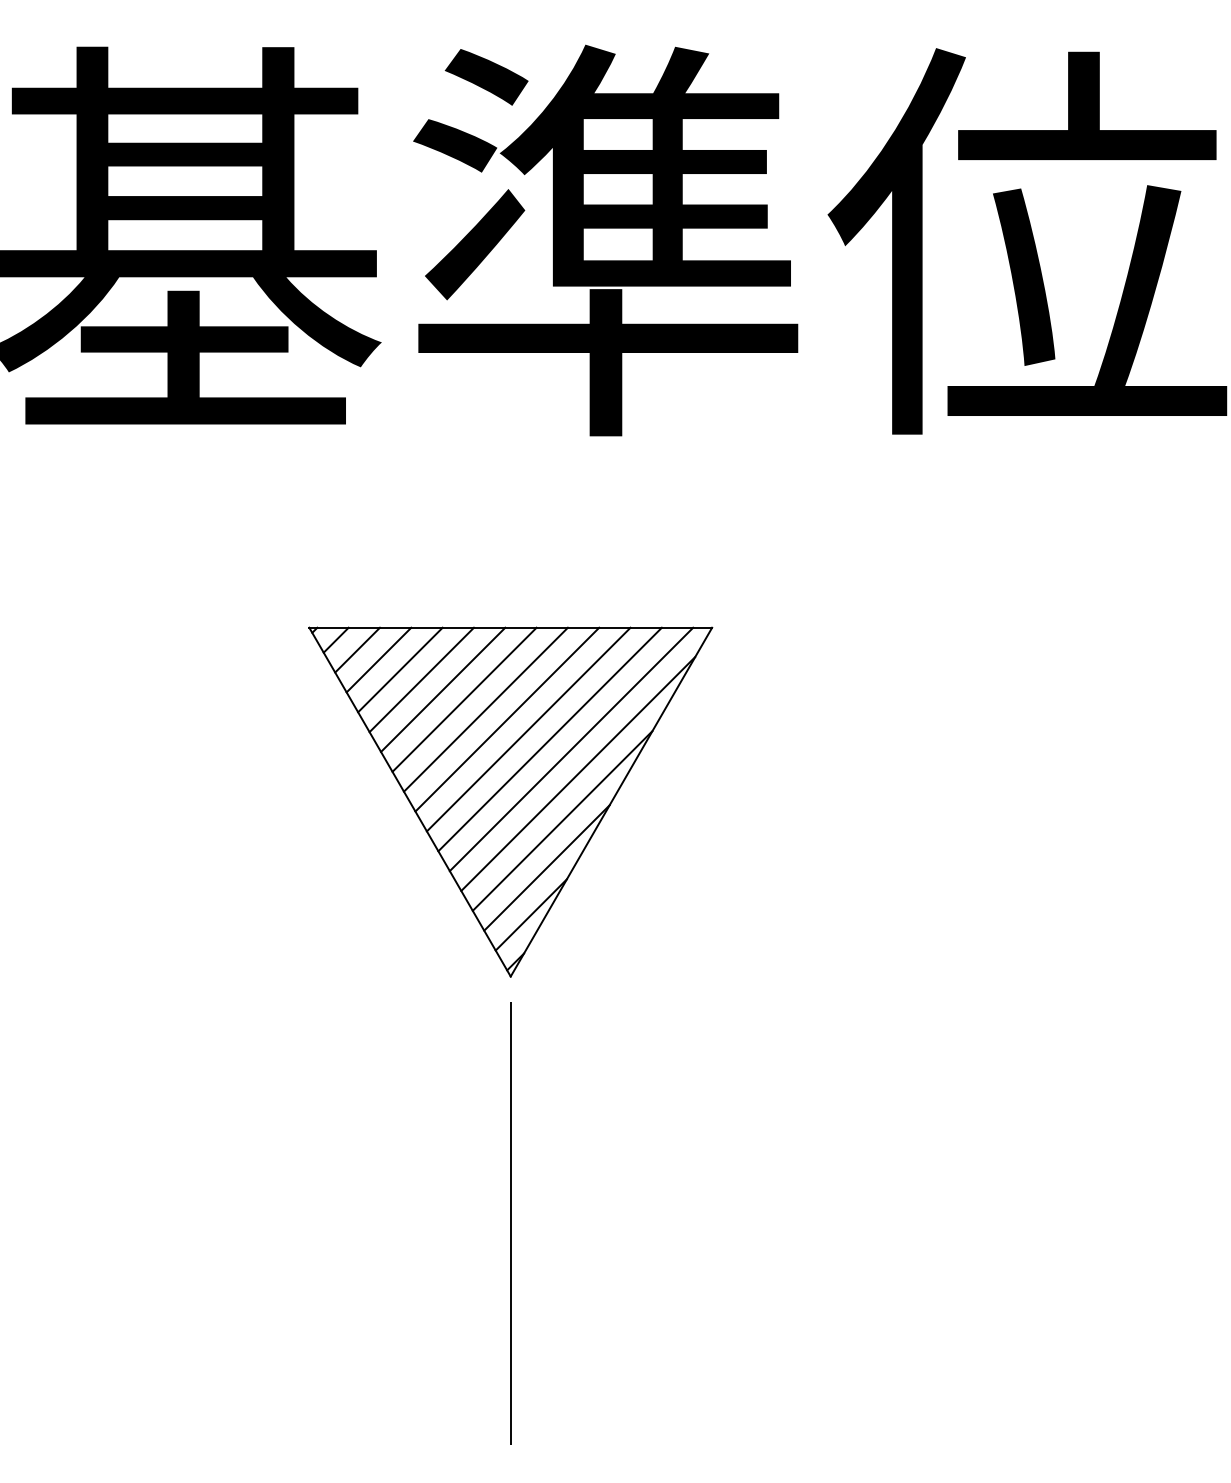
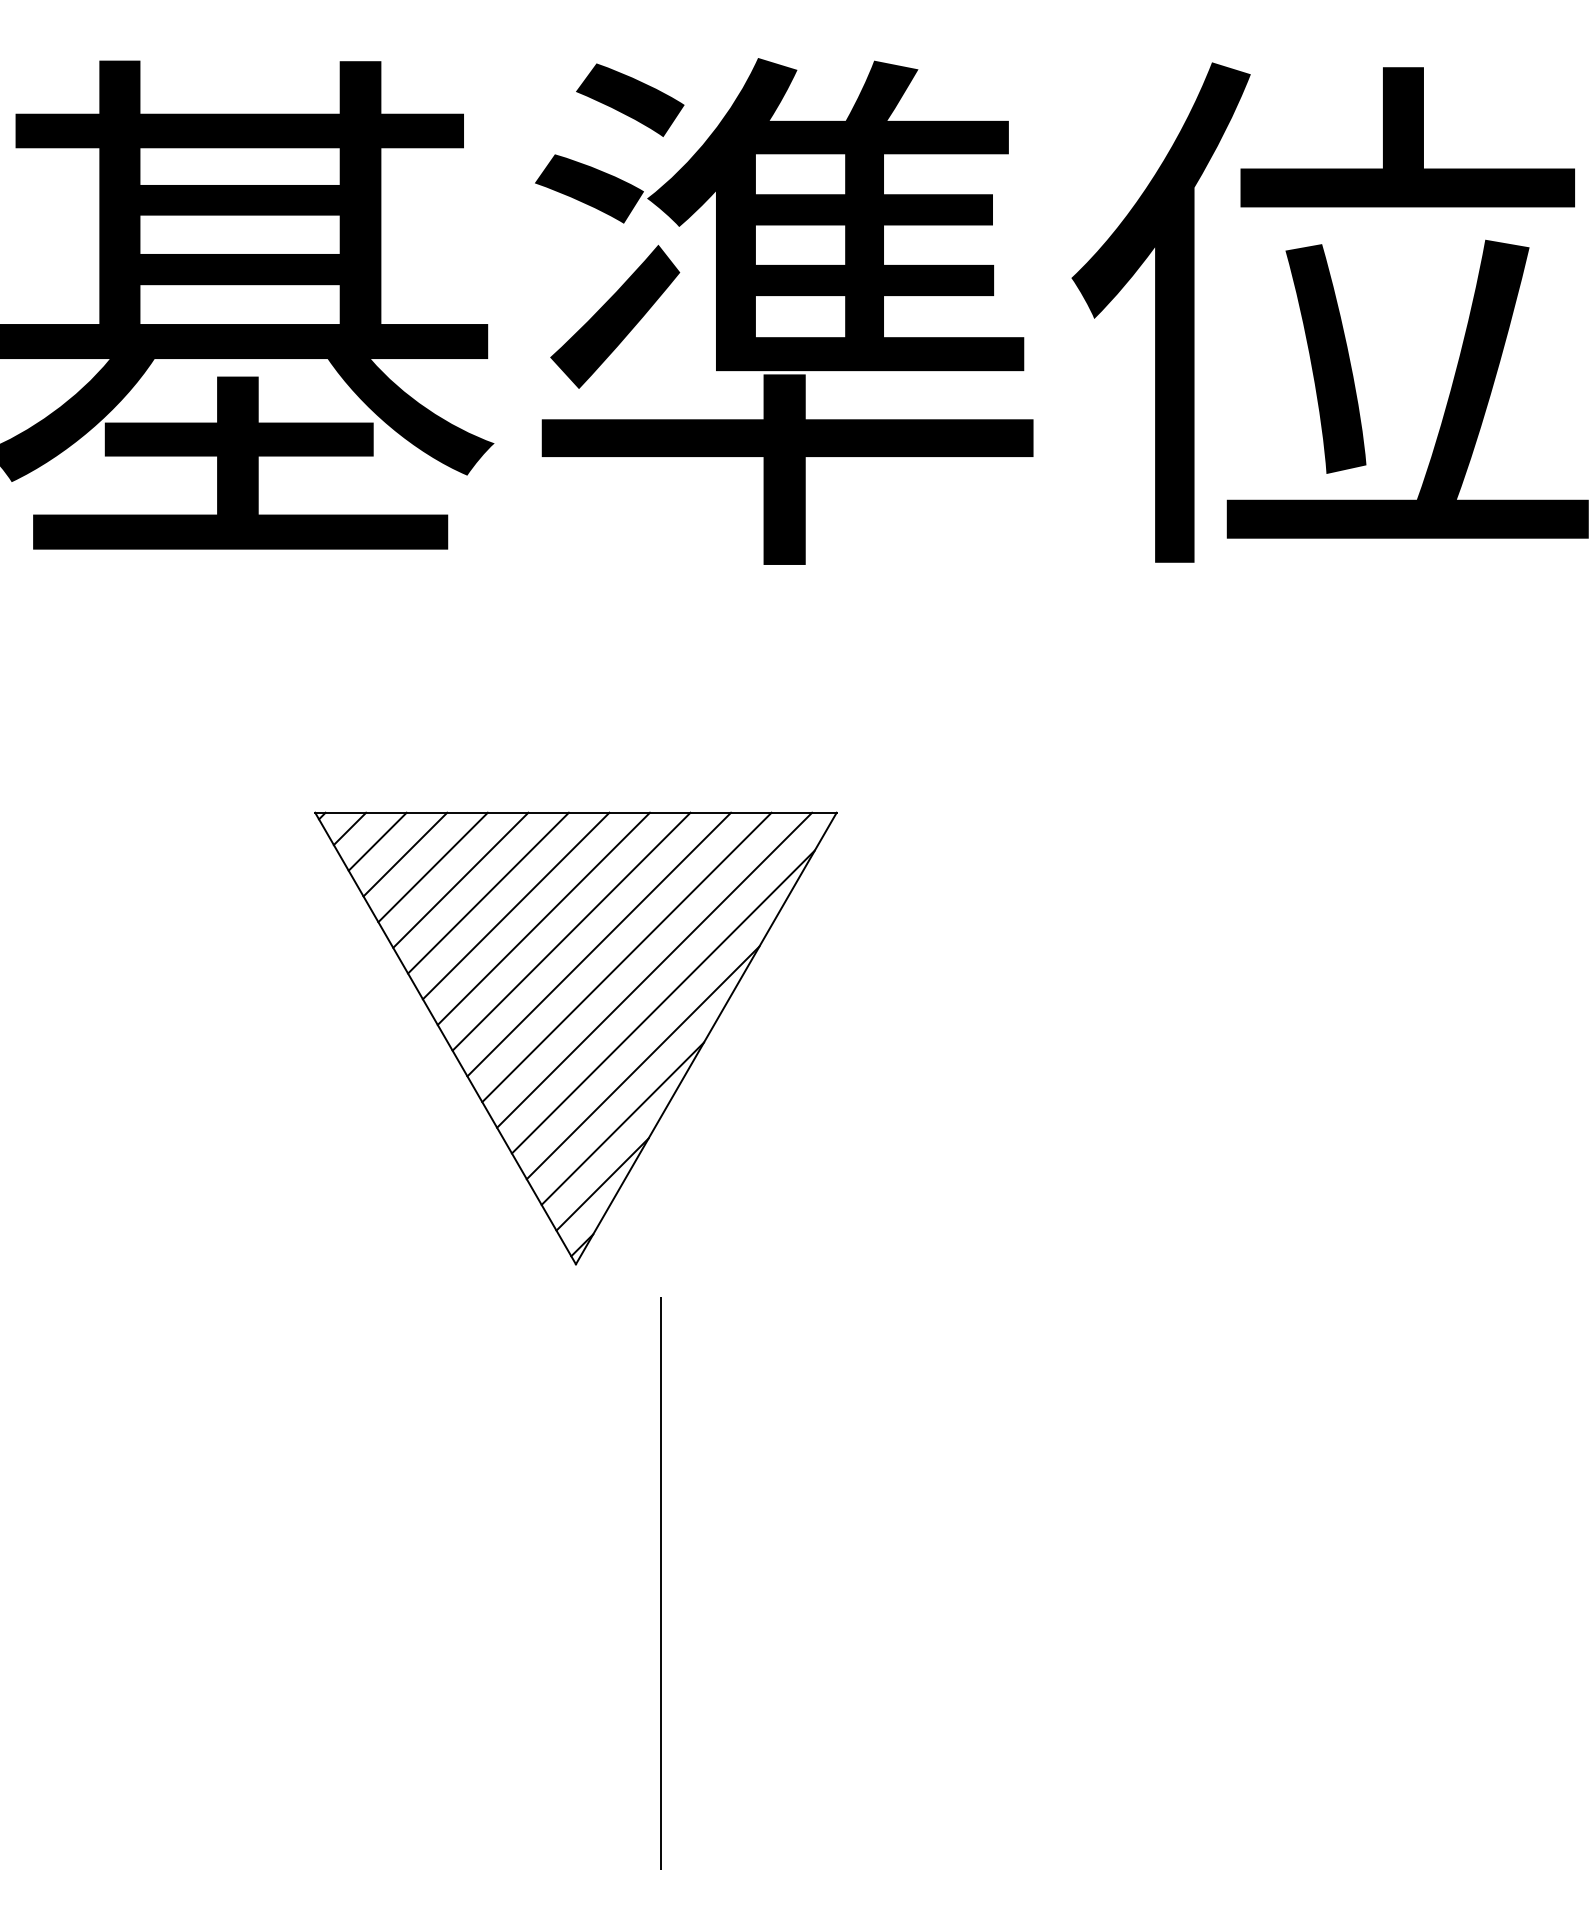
part: (510, 801) -> (575, 1037), moved

